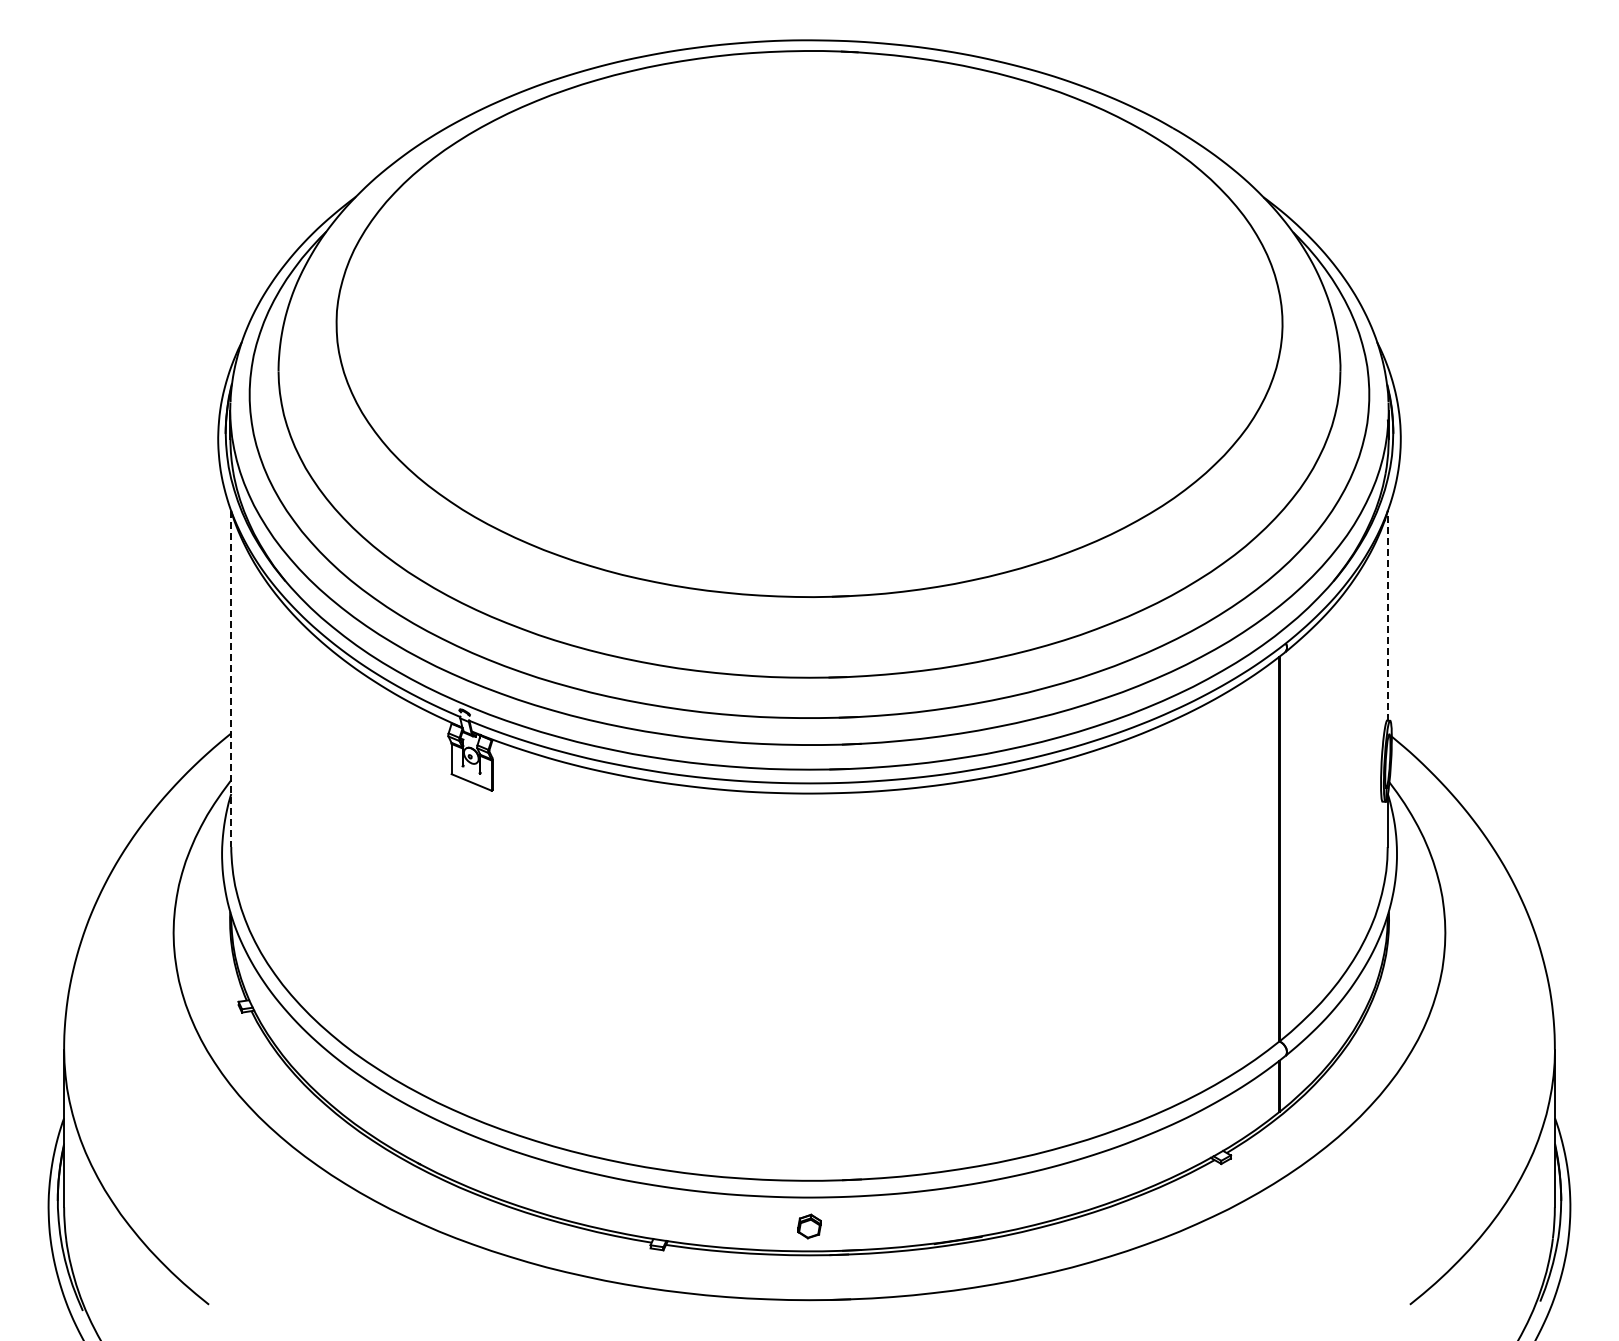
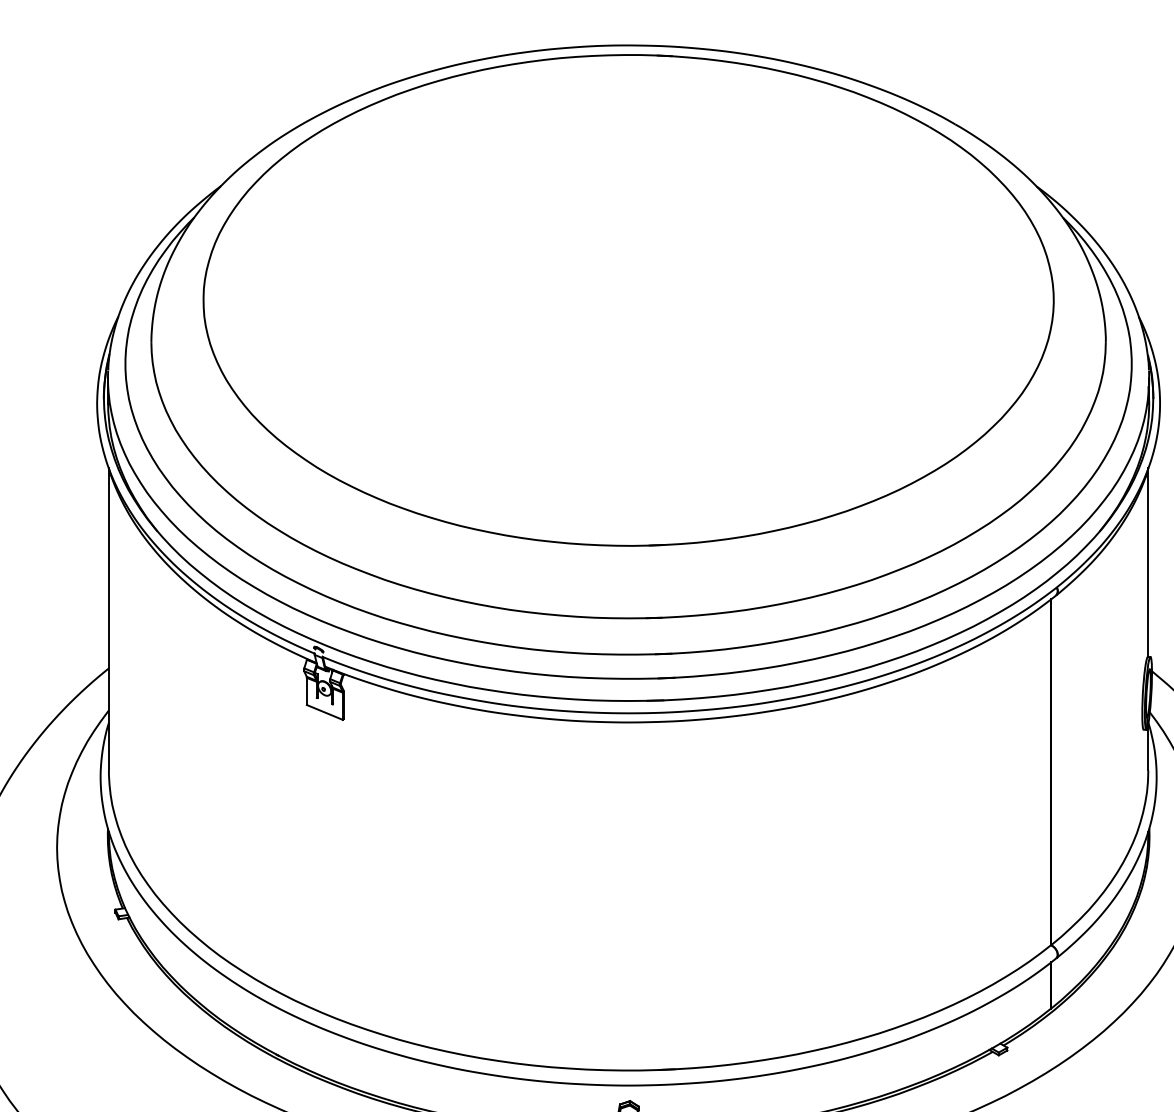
line: (1387, 615) -> (1148, 562), dashed -> solid
line: (231, 679) -> (109, 619), dashed -> solid

